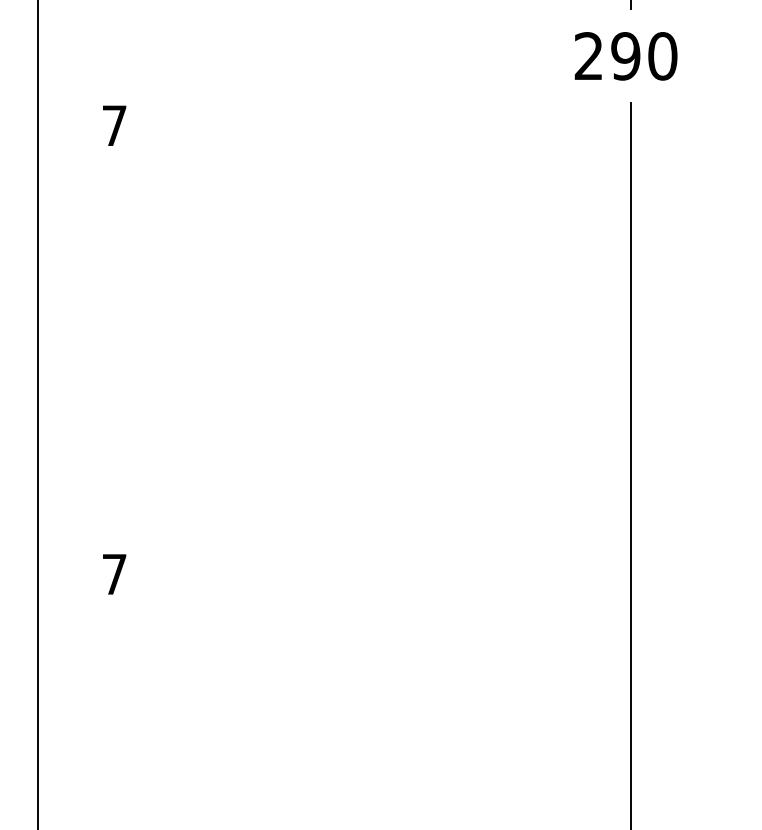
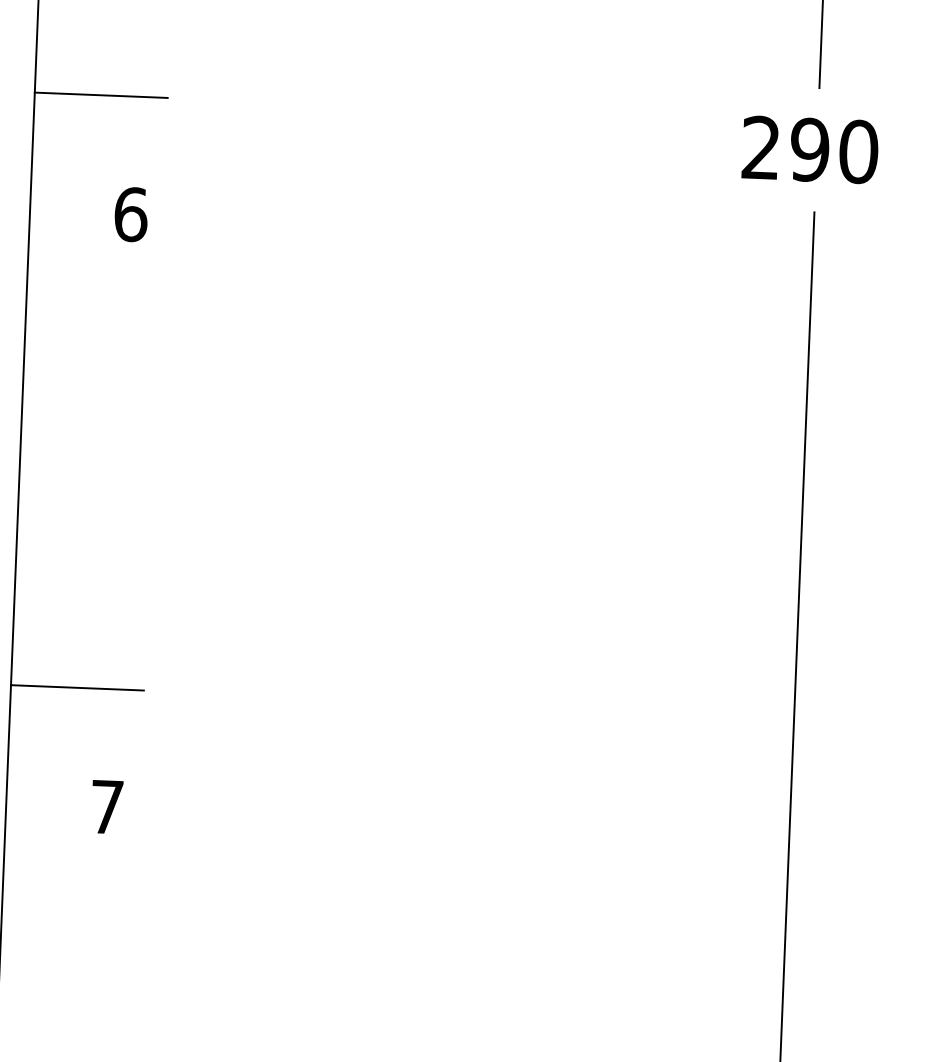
line: (88, 36) -> (101, 95), added
text: (114, 125) -> (130, 214), 7 -> 6
line: (88, 485) -> (77, 688), added

